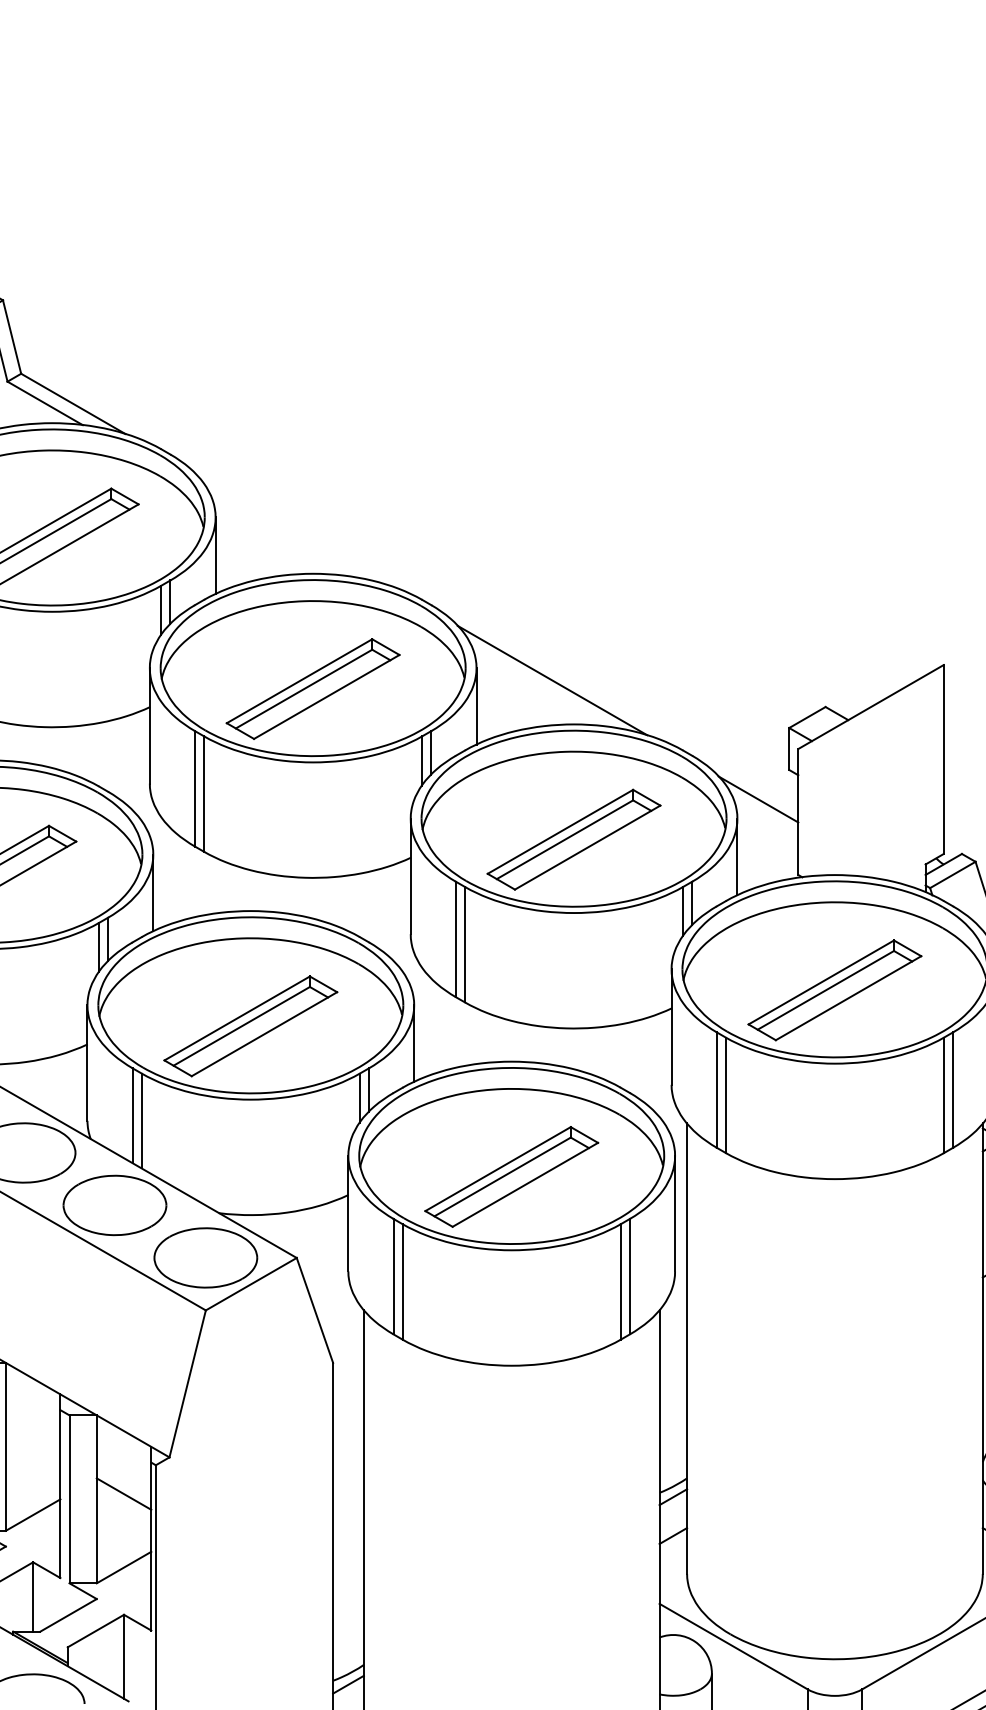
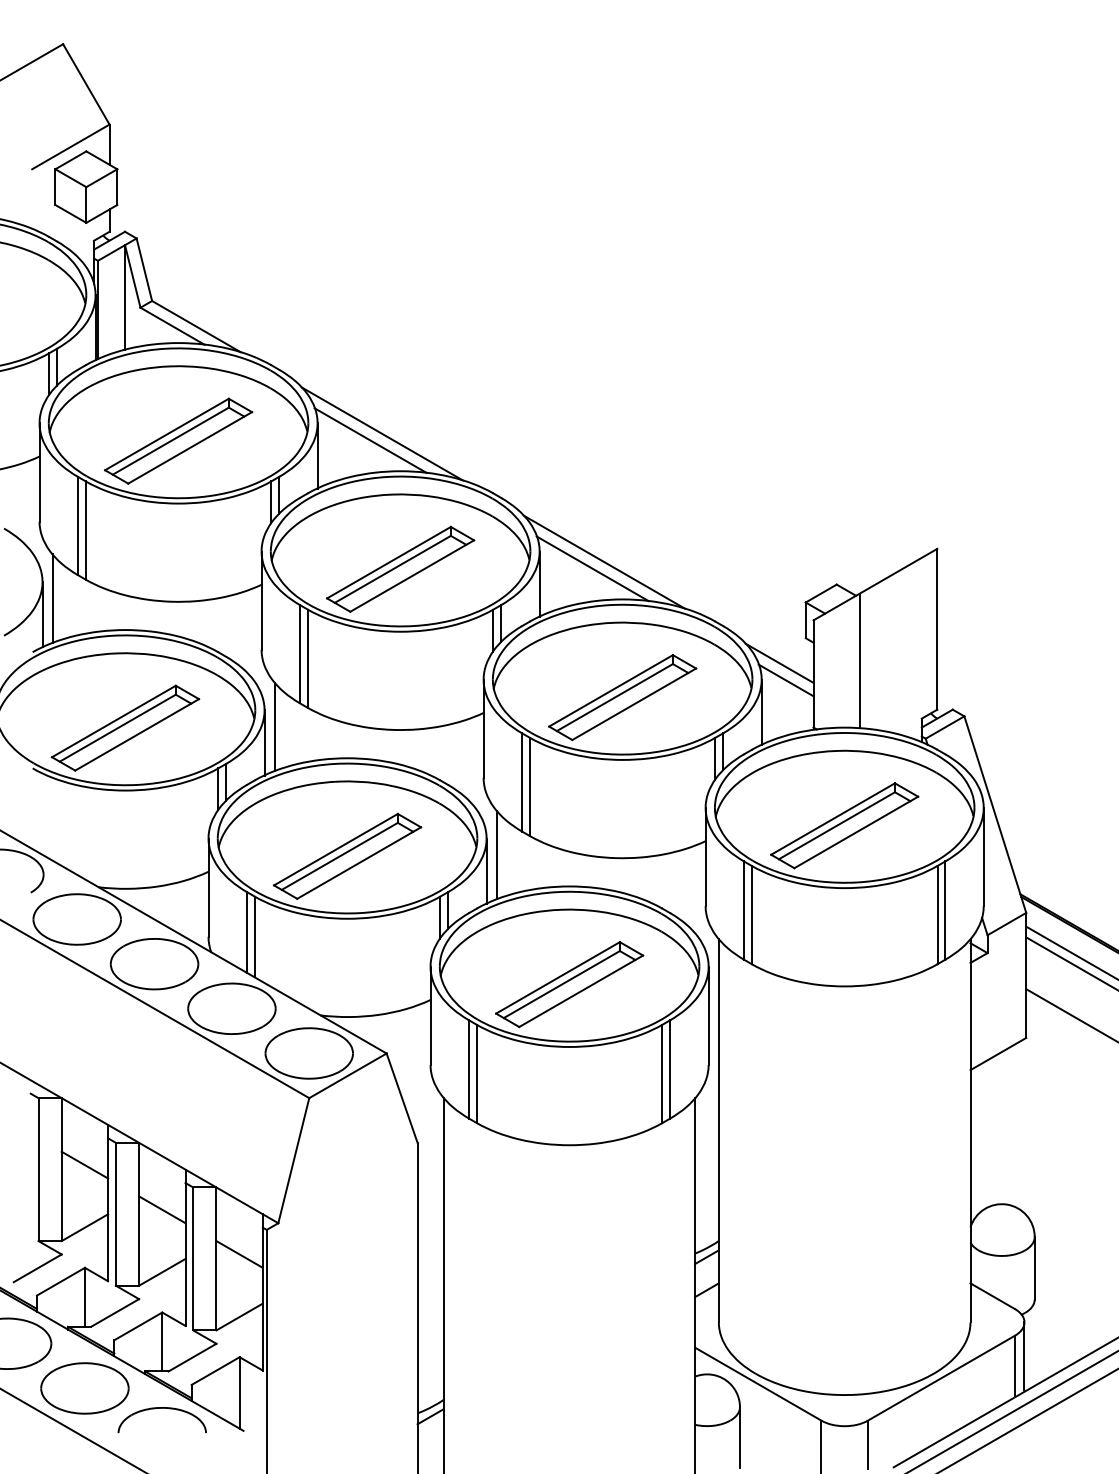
line: (290, 529) -> (381, 433), added
line: (277, 537) -> (370, 440), added
line: (538, 688) -> (592, 568), added
line: (852, 796) -> (859, 660), added
line: (765, 819) -> (785, 680), added
line: (164, 873) -> (274, 726), added
line: (425, 1024) -> (496, 854), added
line: (33, 1441) -> (162, 1209), added

